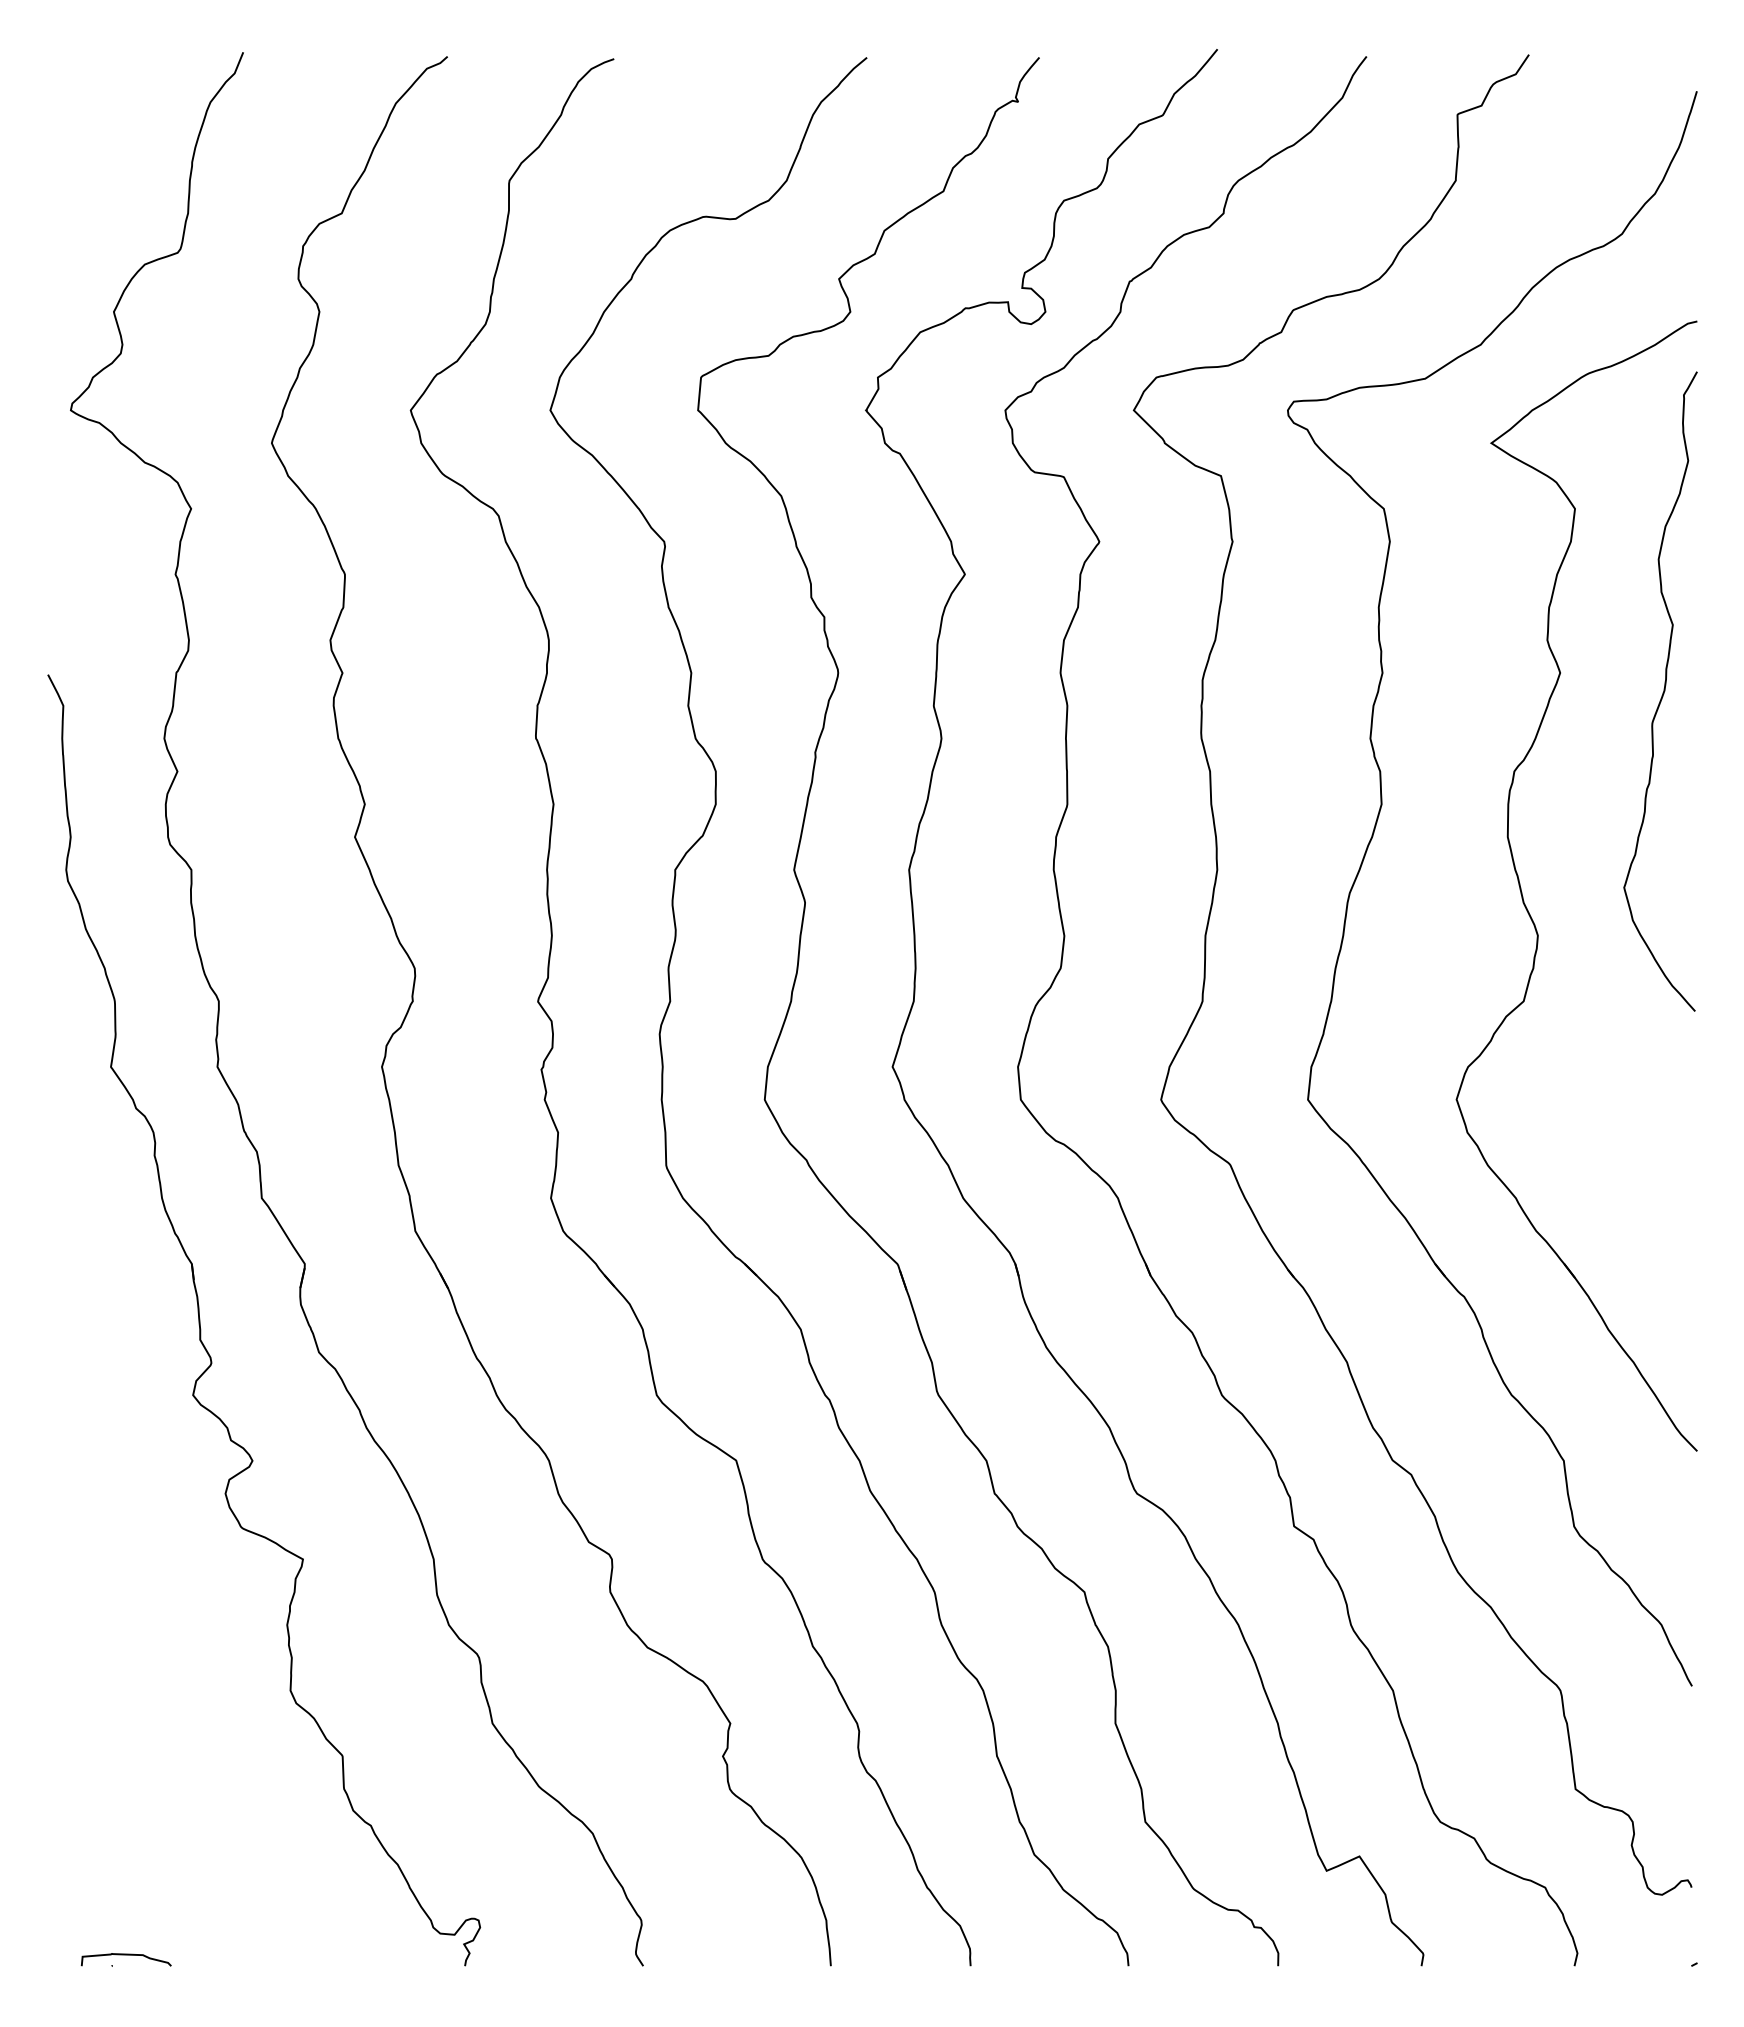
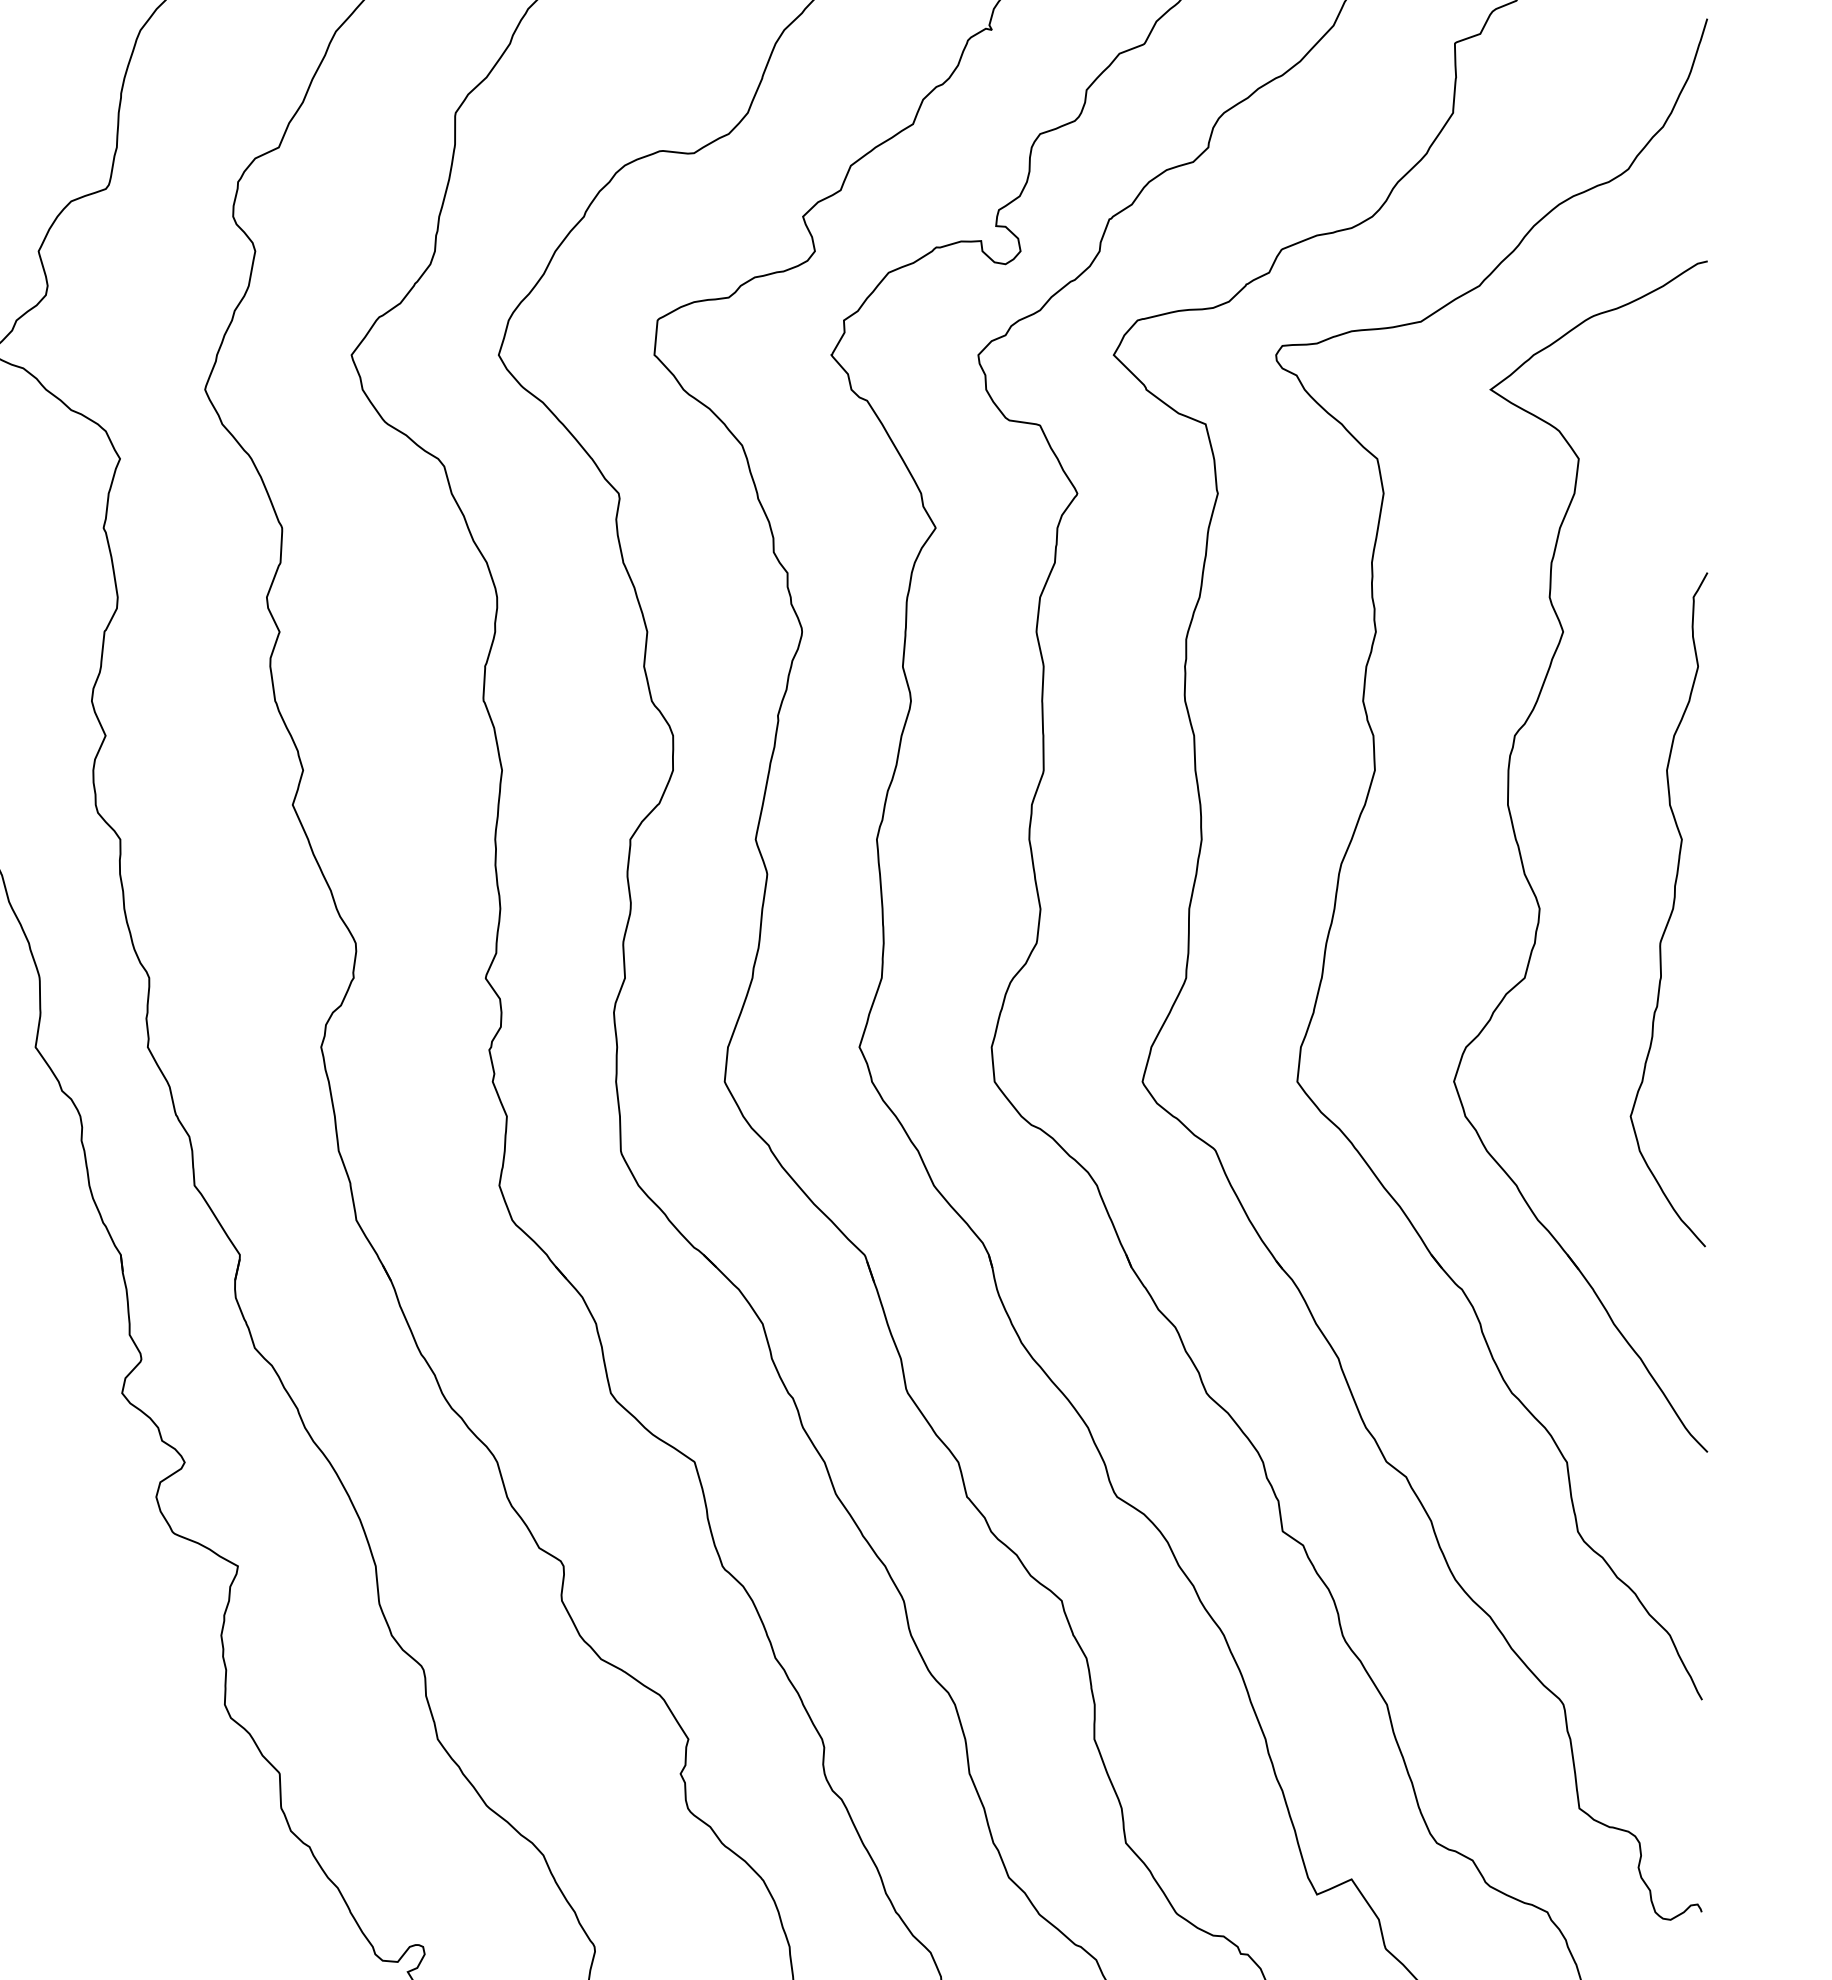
curve: (1662, 692) -> (1671, 910), moved

